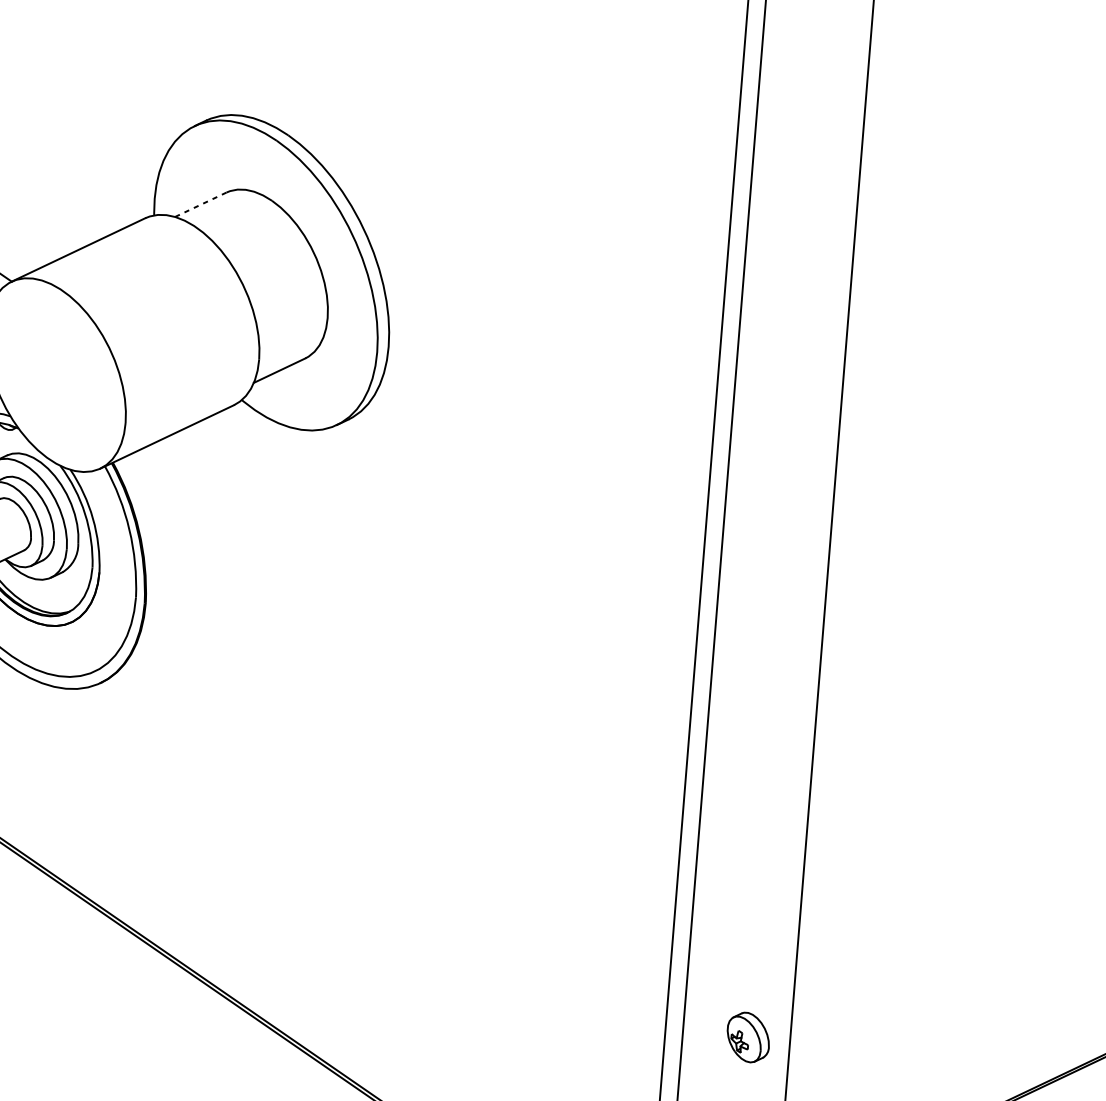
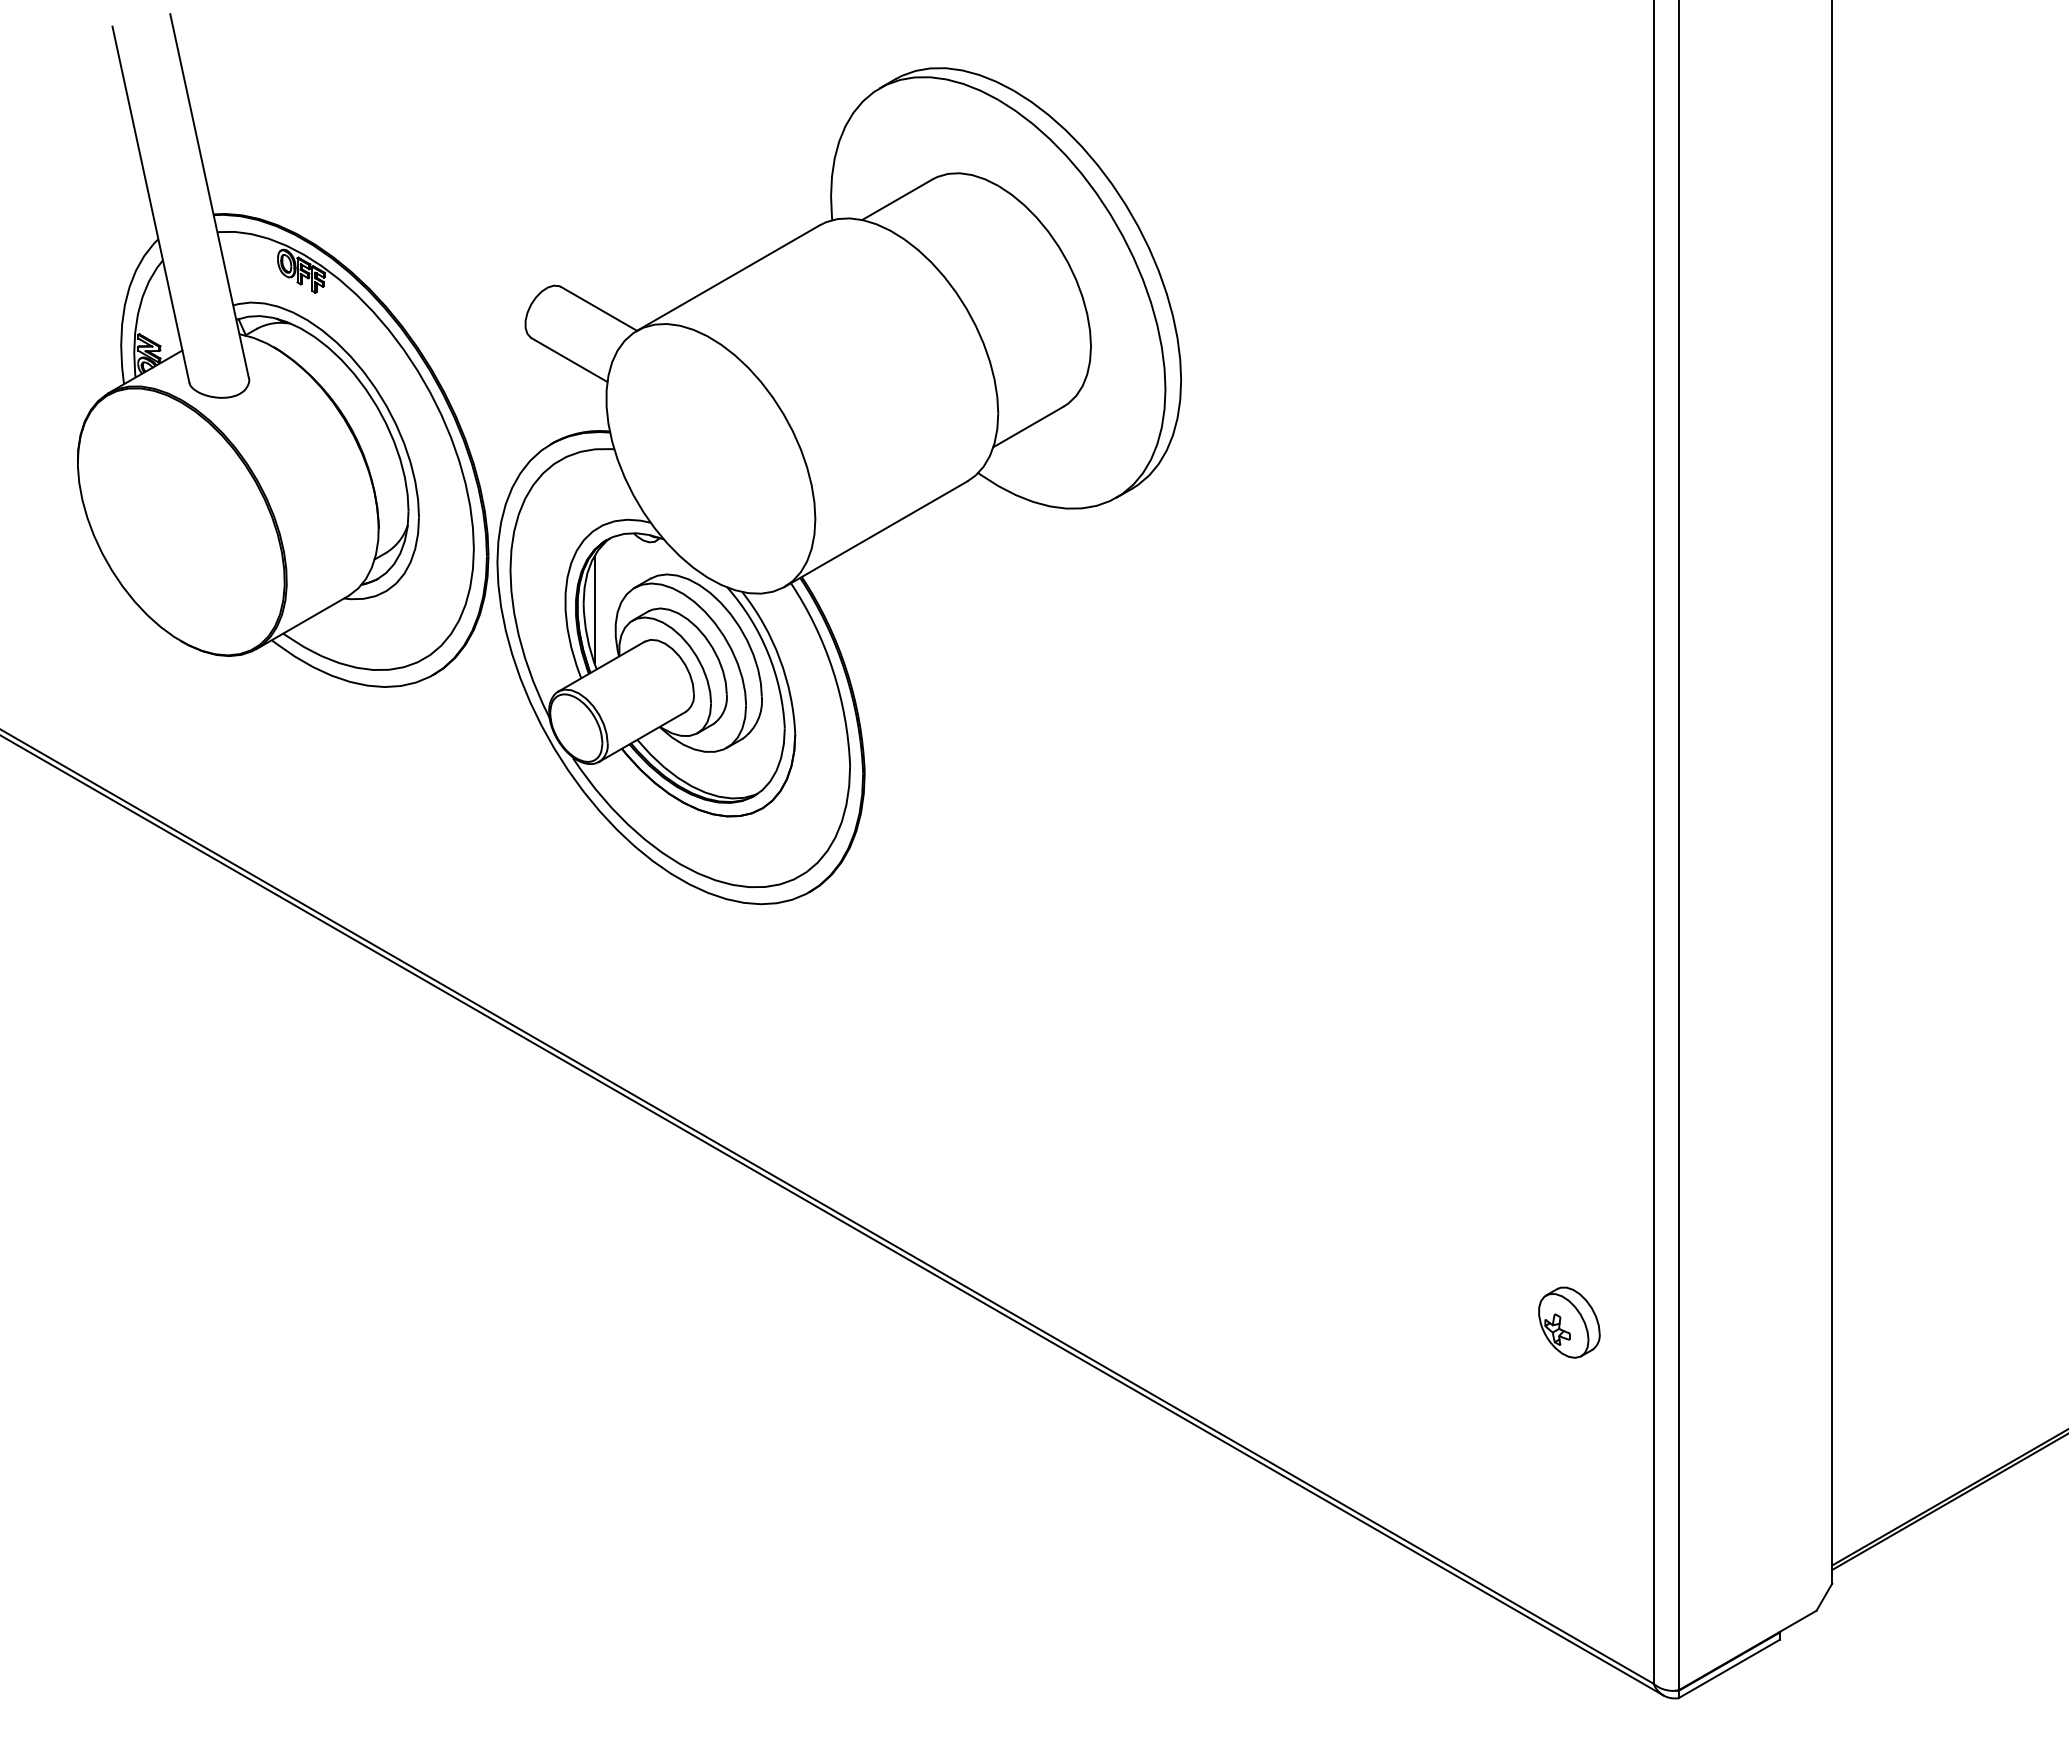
line: (200, 204) -> (897, 199), dashed -> solid
part: (748, 1037) -> (1569, 1322), moved

